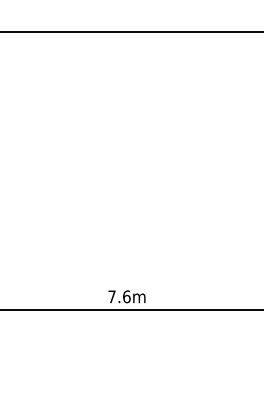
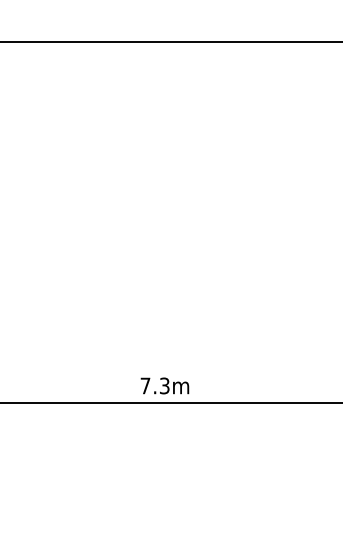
text: (126, 296) -> (164, 385), 7.6m -> 7.3m

